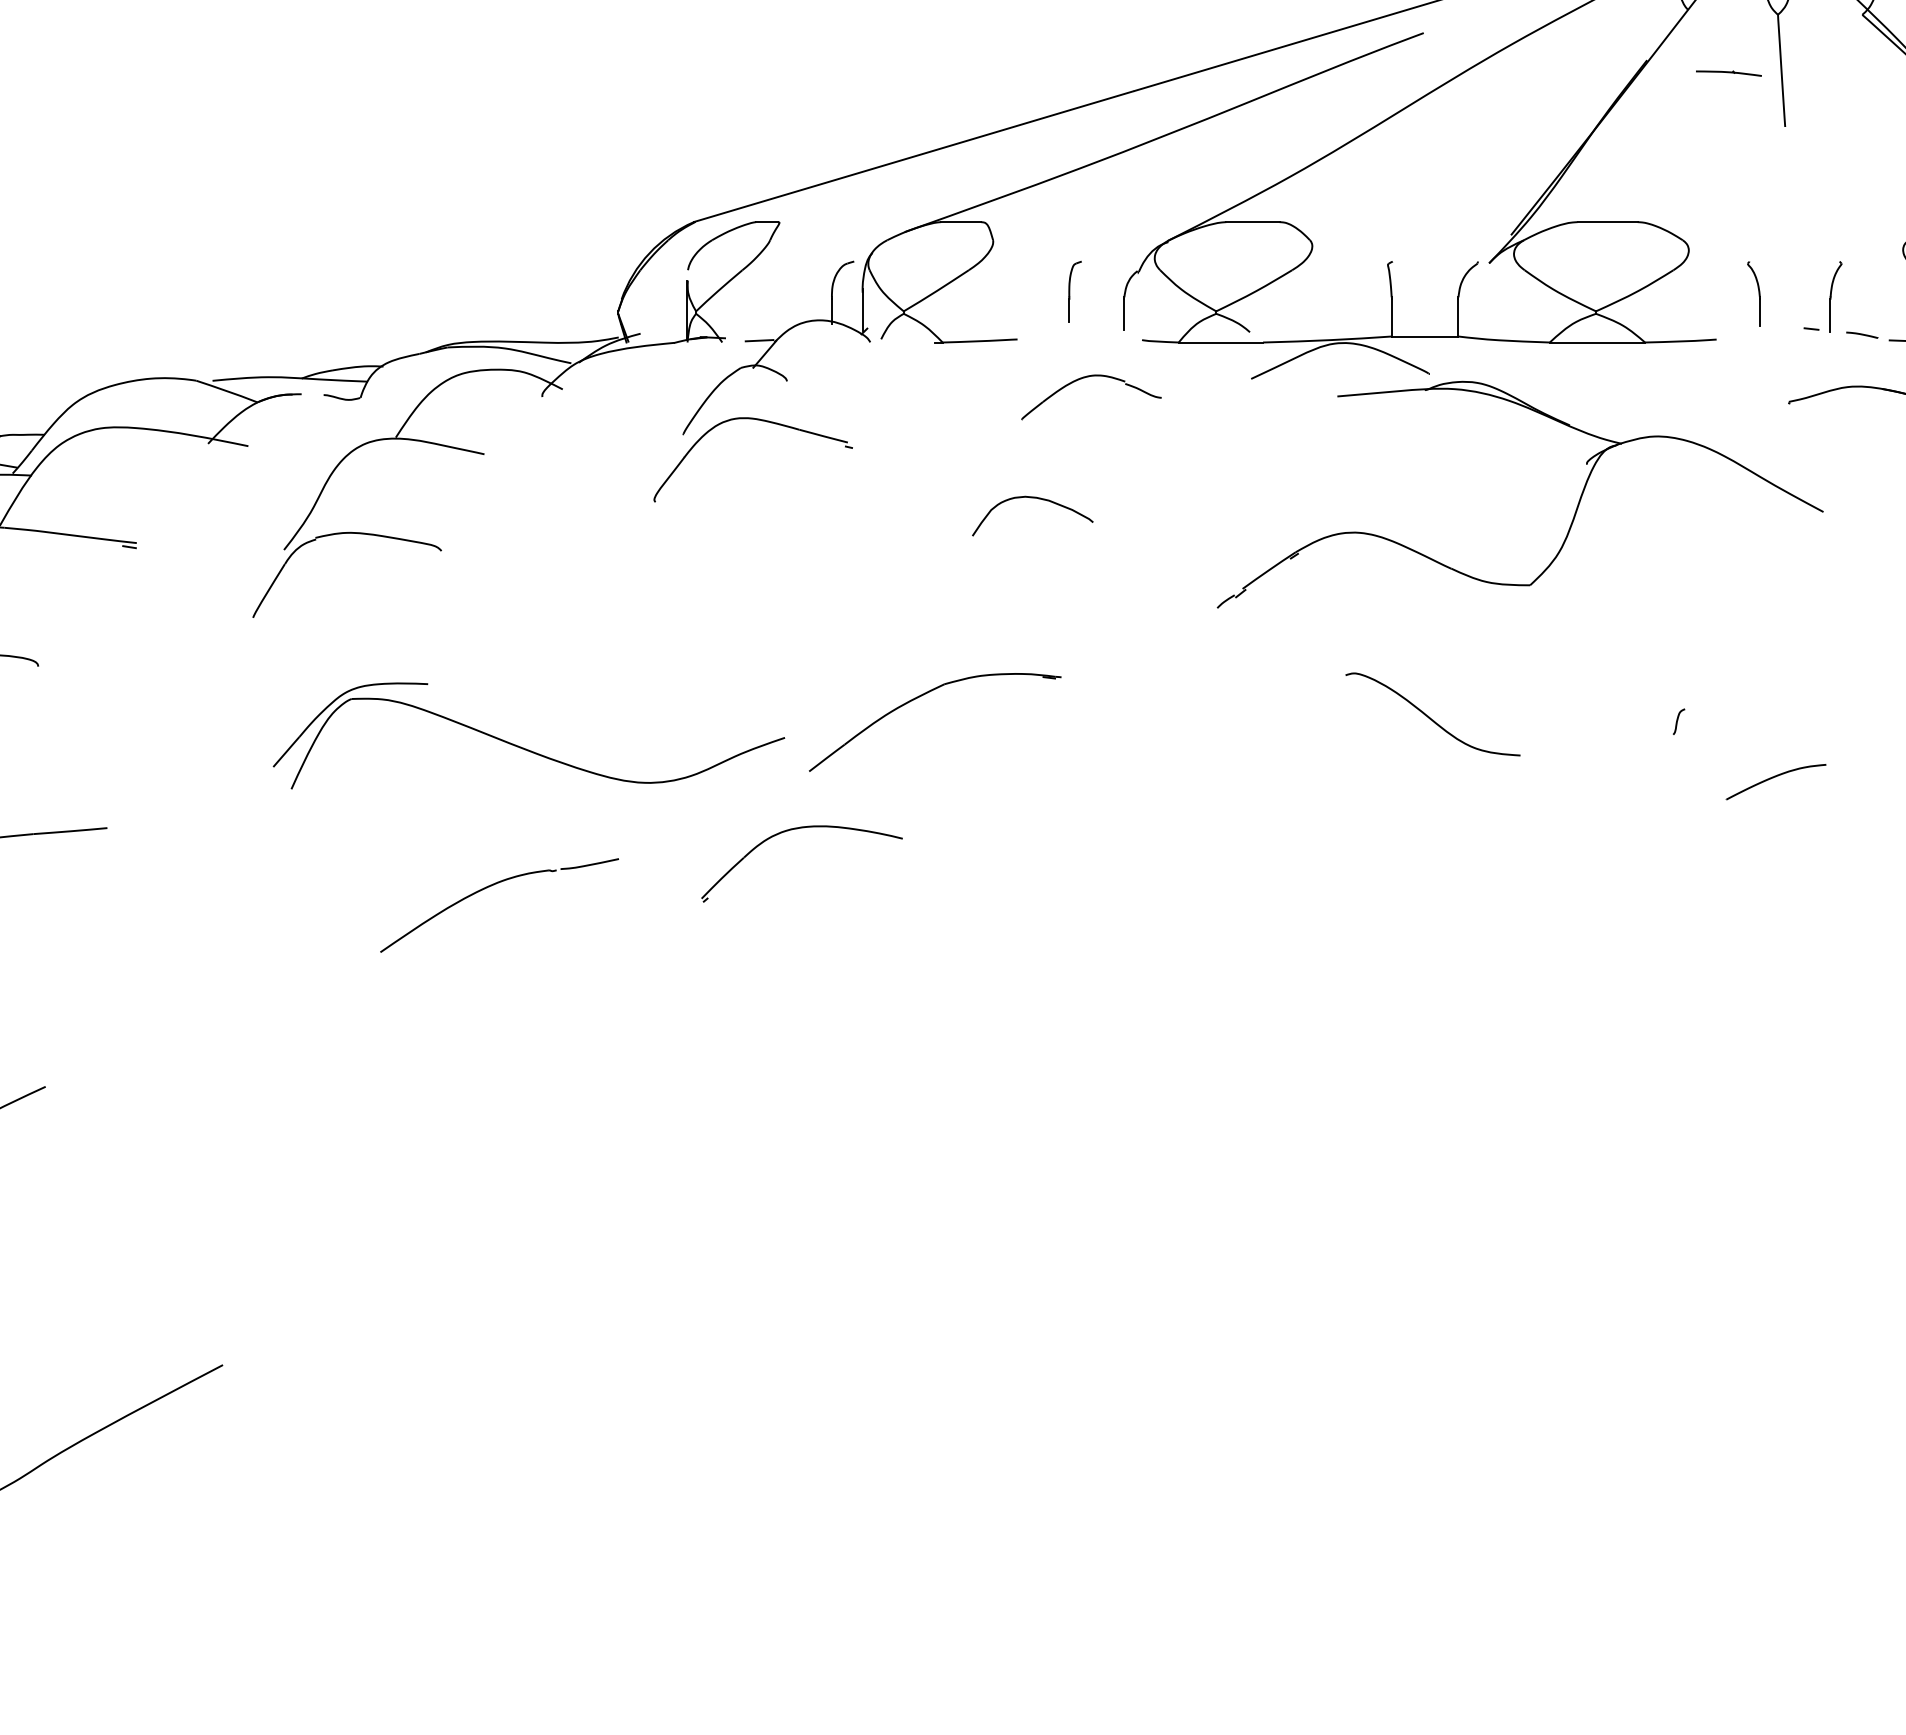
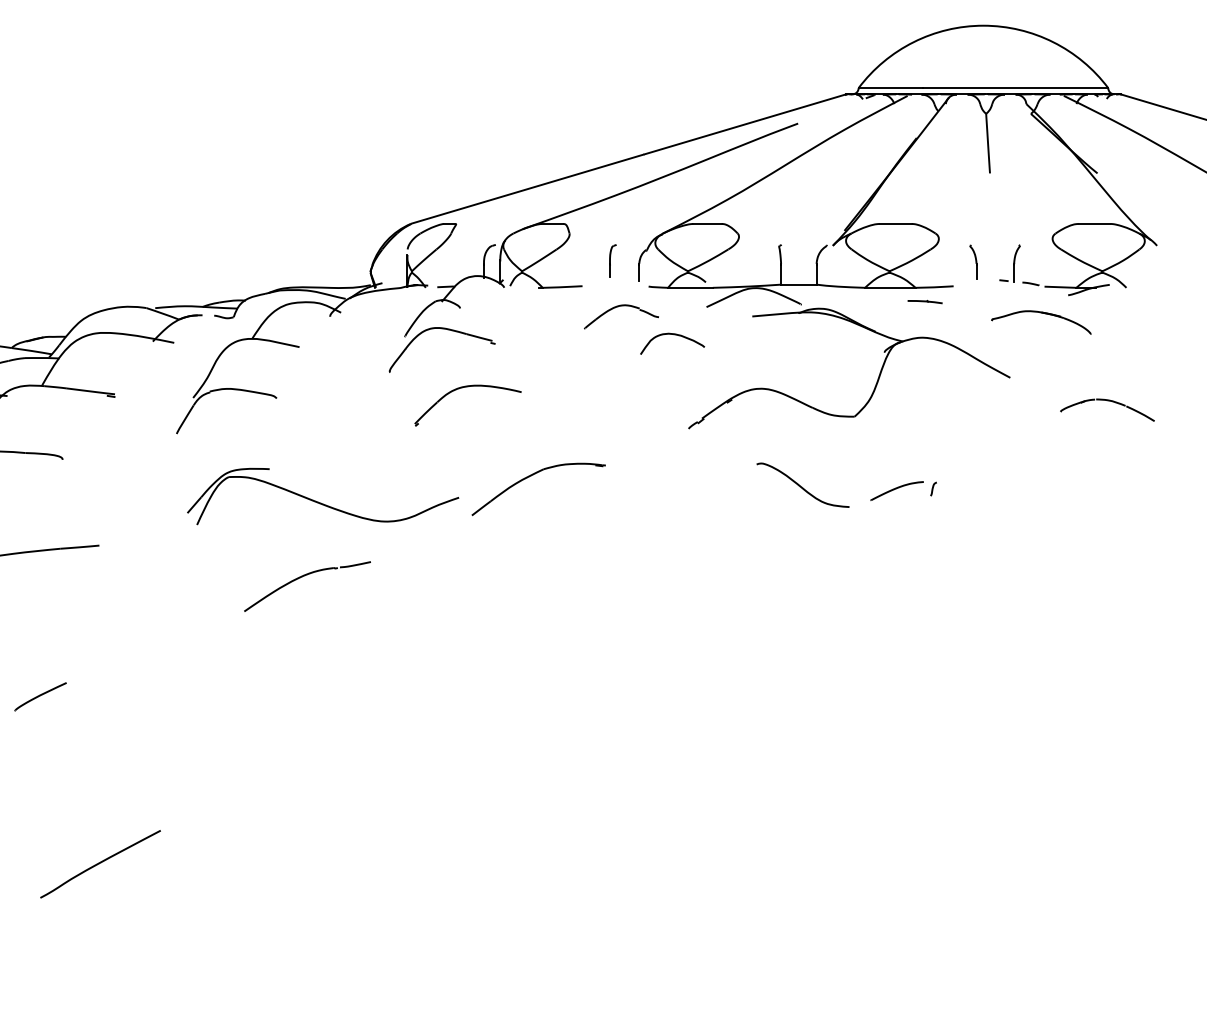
part: (1727, 72) -> (924, 301), moved
curve: (1036, 500) -> (674, 335), moved
curve: (1774, 778) -> (896, 489), moved
part: (791, 831) -> (462, 388), moved

